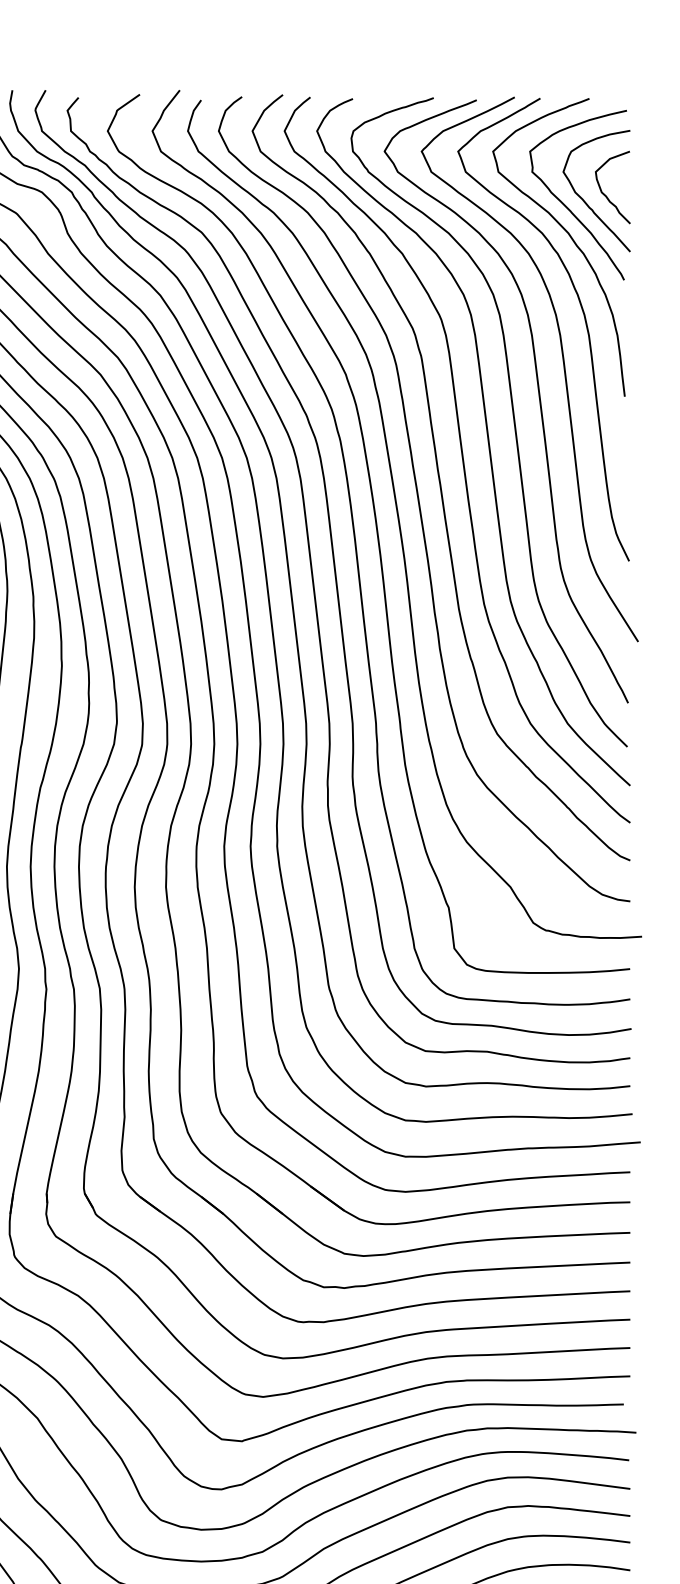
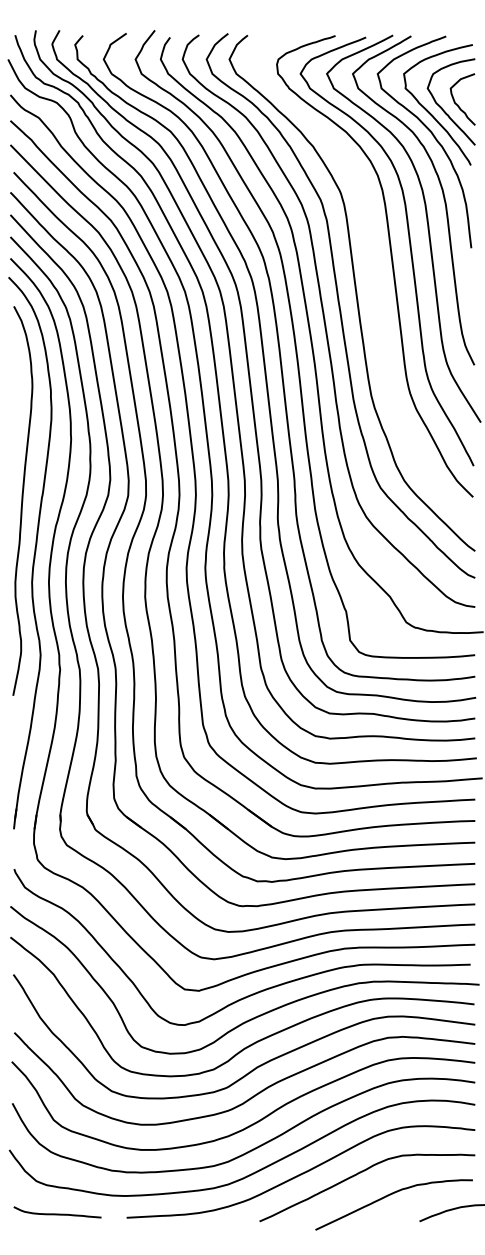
curve: (487, 442) -> (373, 280), removed

